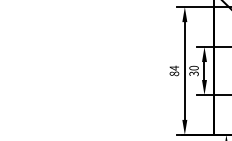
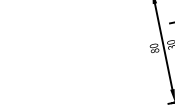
text: (174, 67) -> (153, 45), 84 -> 80

